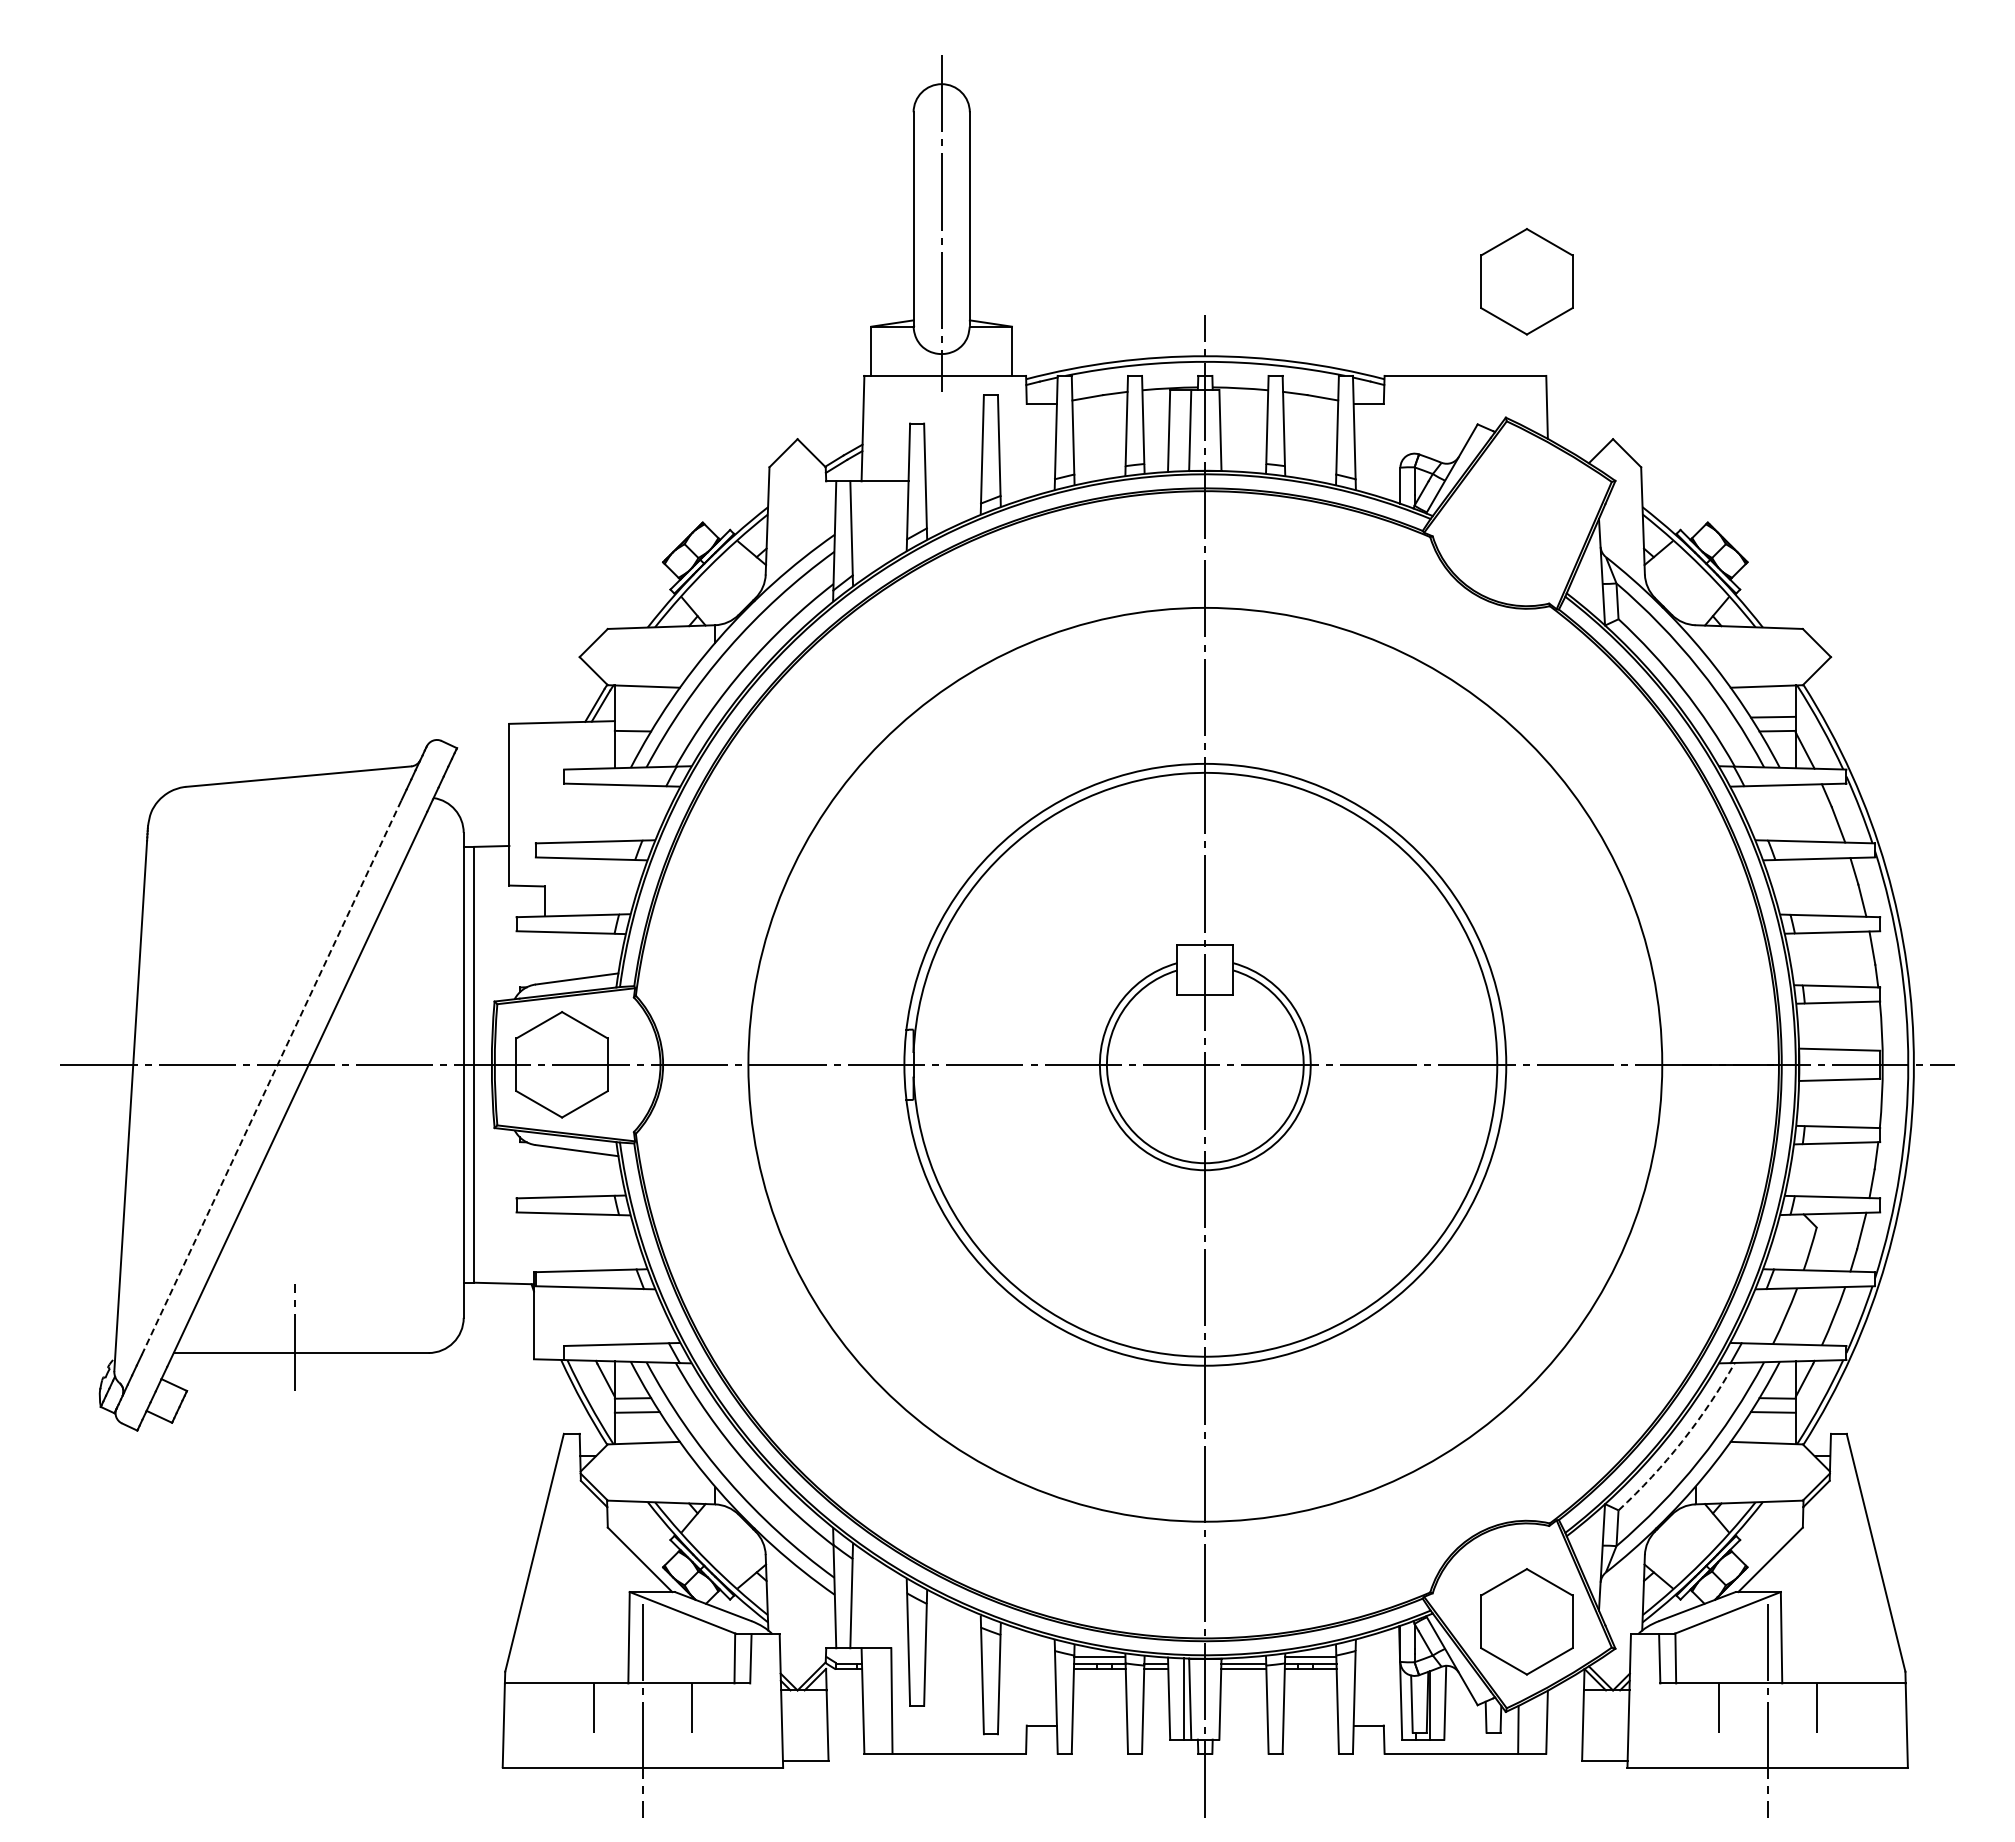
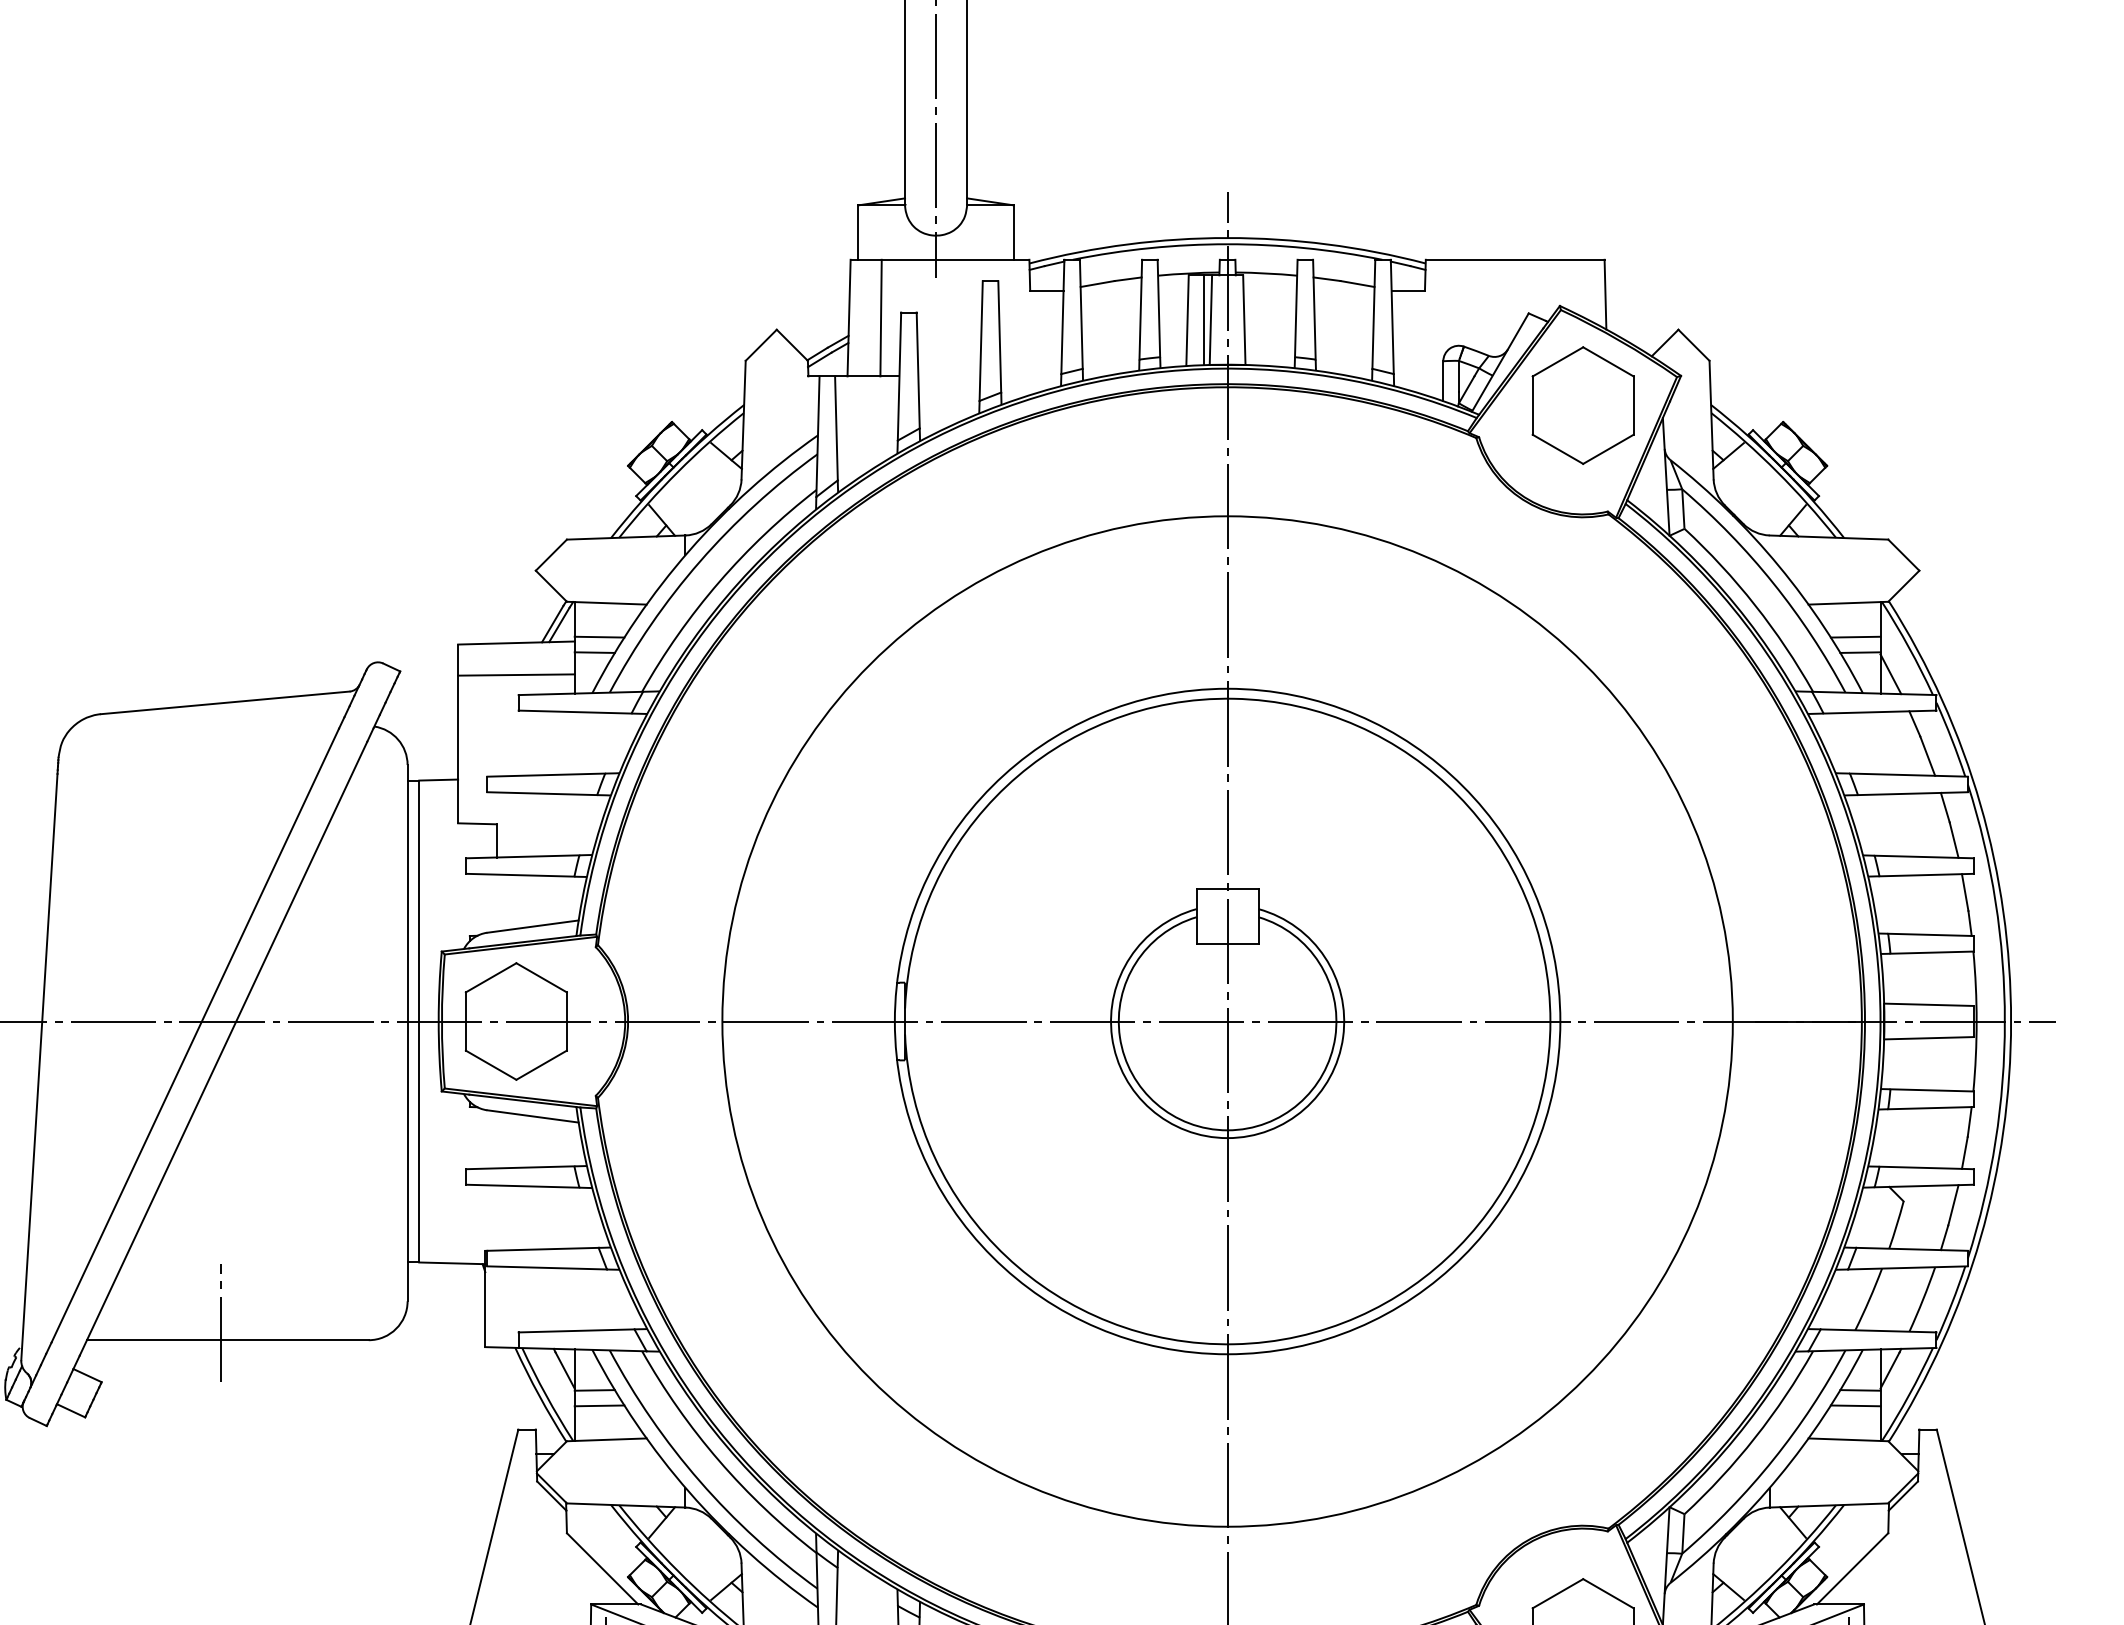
part: (1526, 281) -> (1582, 405), moved
line: (891, 428) -> (880, 317), added
line: (1184, 430) -> (1204, 320), added
line: (636, 716) -> (598, 636), added
line: (561, 750) -> (515, 673), added
line: (271, 1077) -> (195, 1035), dashed -> solid
arc: (1682, 1441) -> (1755, 1438), dashed -> solid

